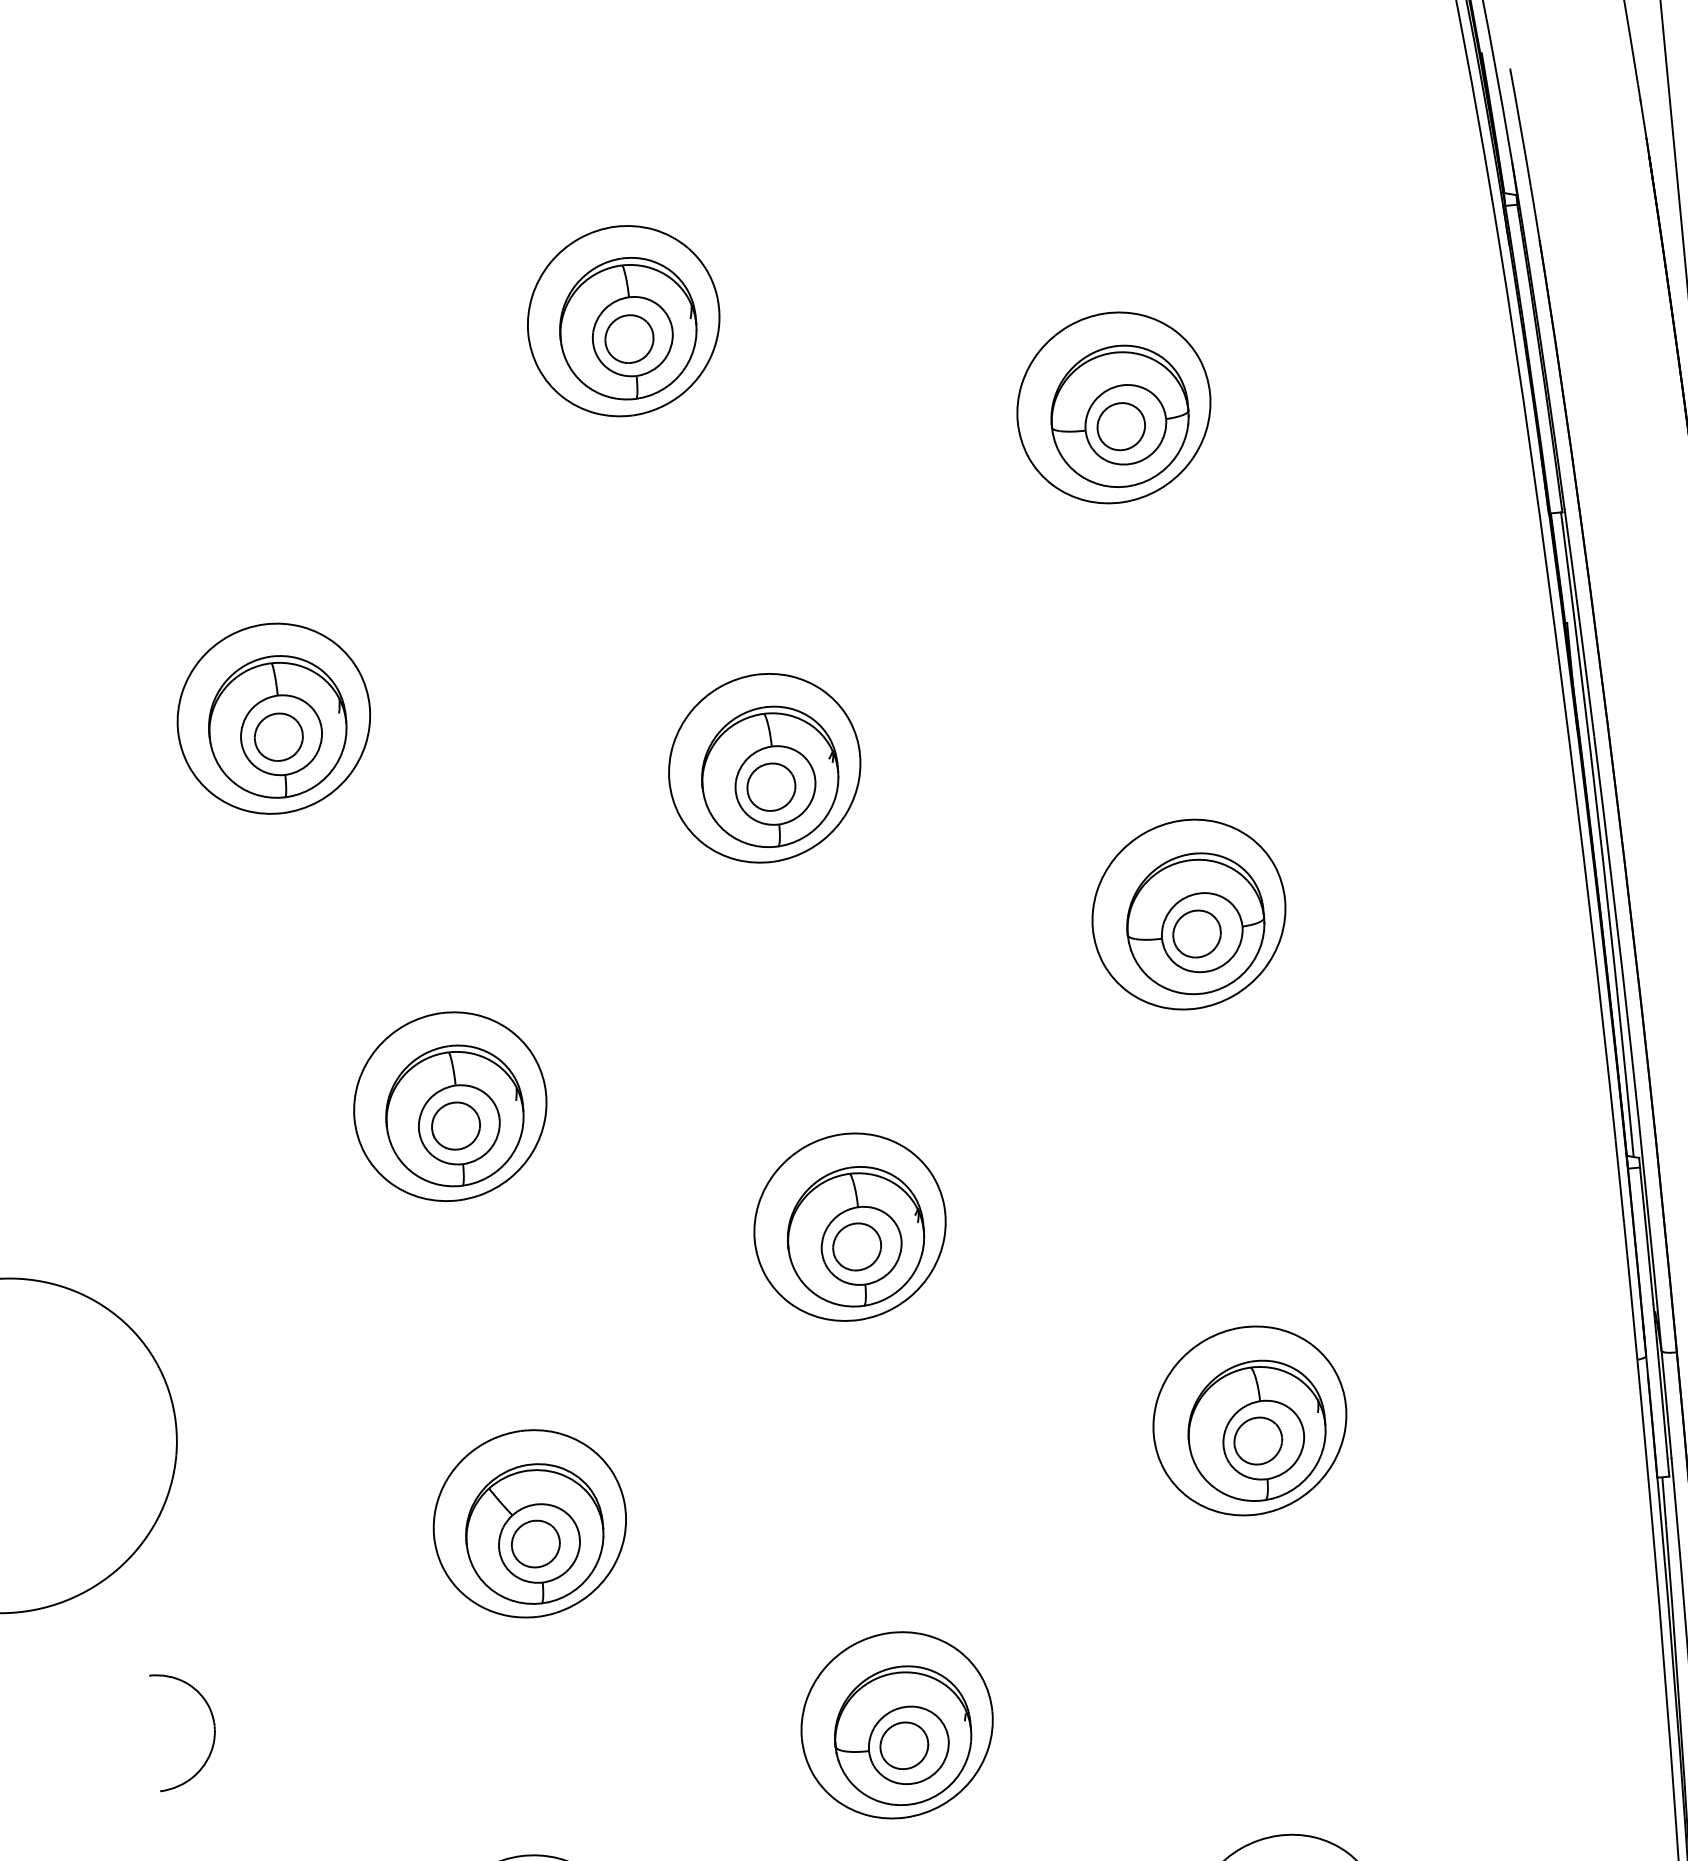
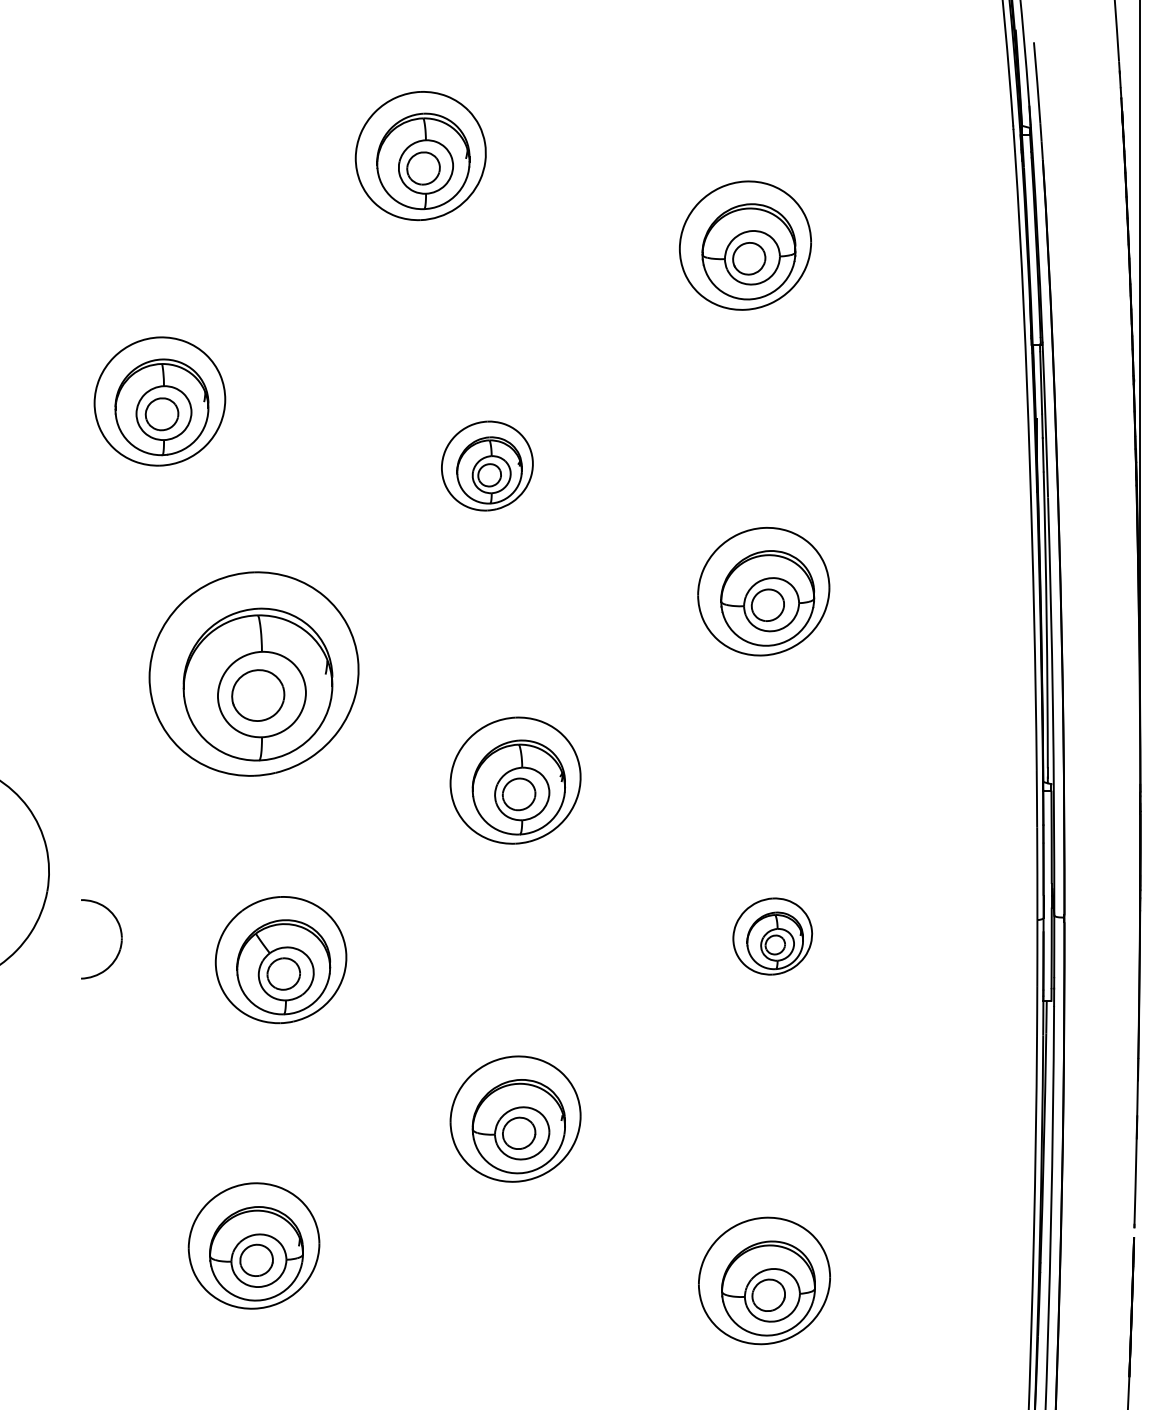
part: (764, 767) -> (487, 465), size x0.7
part: (449, 1105) -> (253, 673), size x1.6
part: (1249, 1420) -> (772, 936), size x0.6
part: (212, 1729) -> (120, 940), moved

